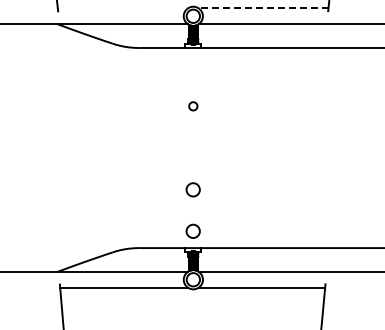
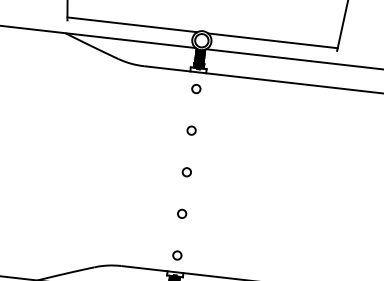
line: (122, 8) -> (132, 24), added
line: (263, 8) -> (272, 40), dashed -> solid
circle: (193, 64) -> (196, 88), added
circle: (193, 148) -> (186, 172), added
circle: (193, 189) -> (182, 213), size x0.62
circle: (193, 231) -> (177, 255), size x0.62

